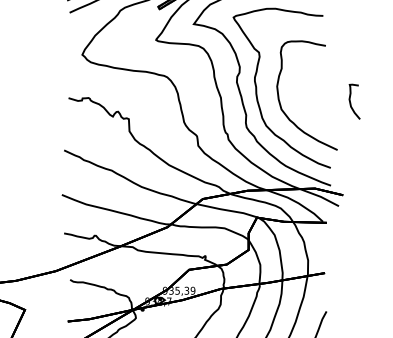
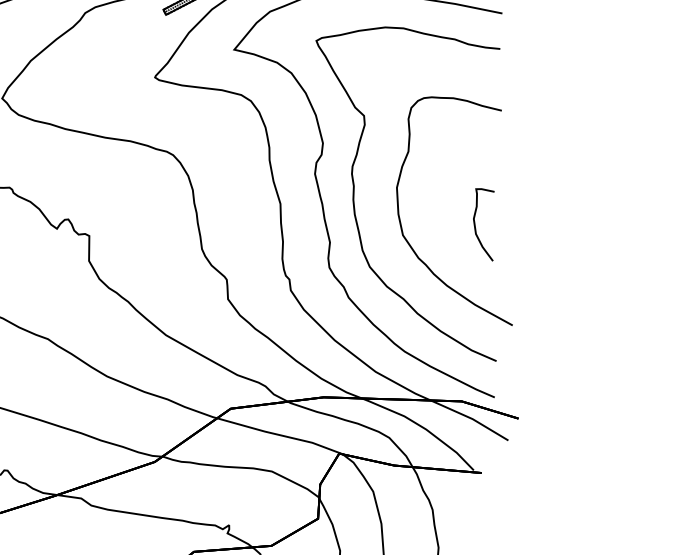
curve: (351, 102) -> (477, 225), moved

